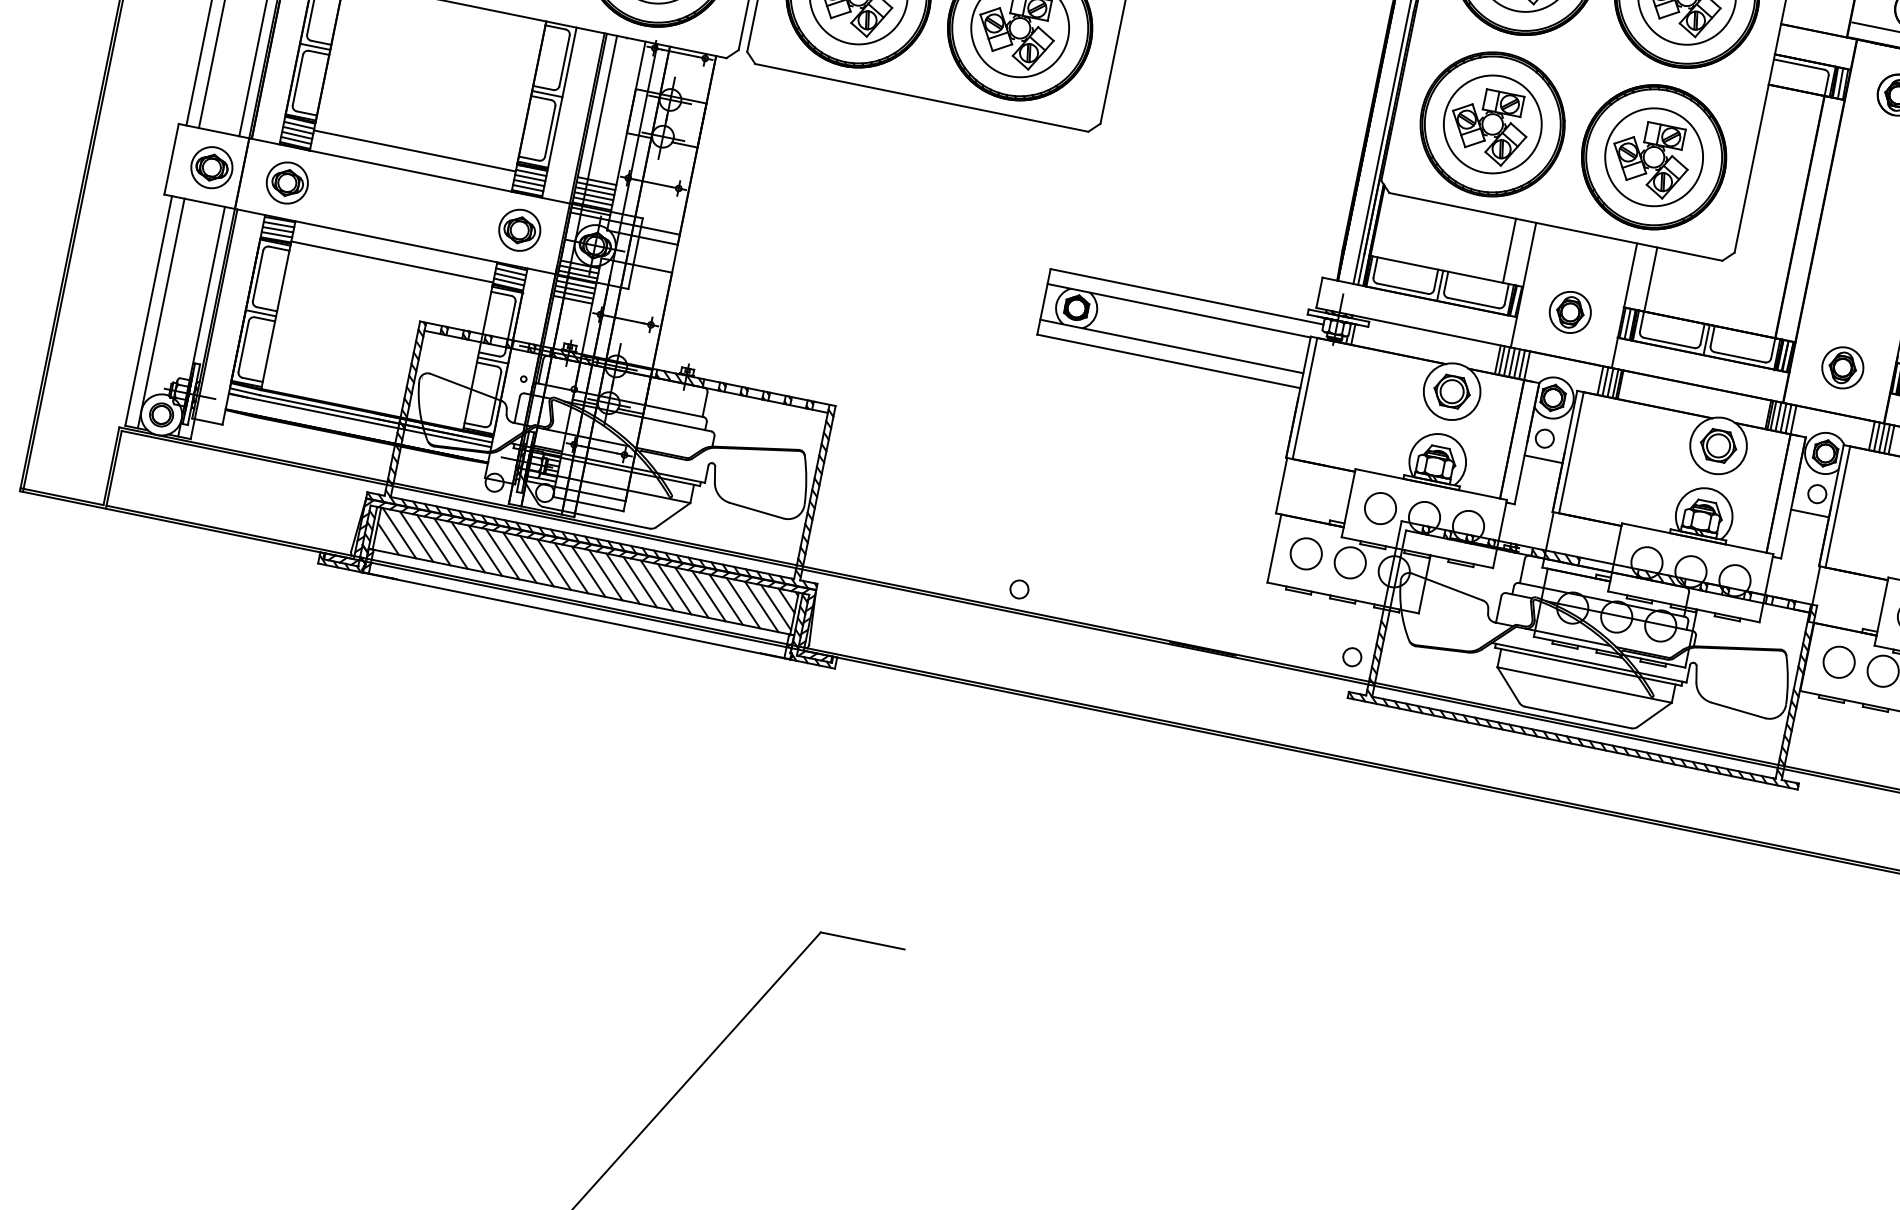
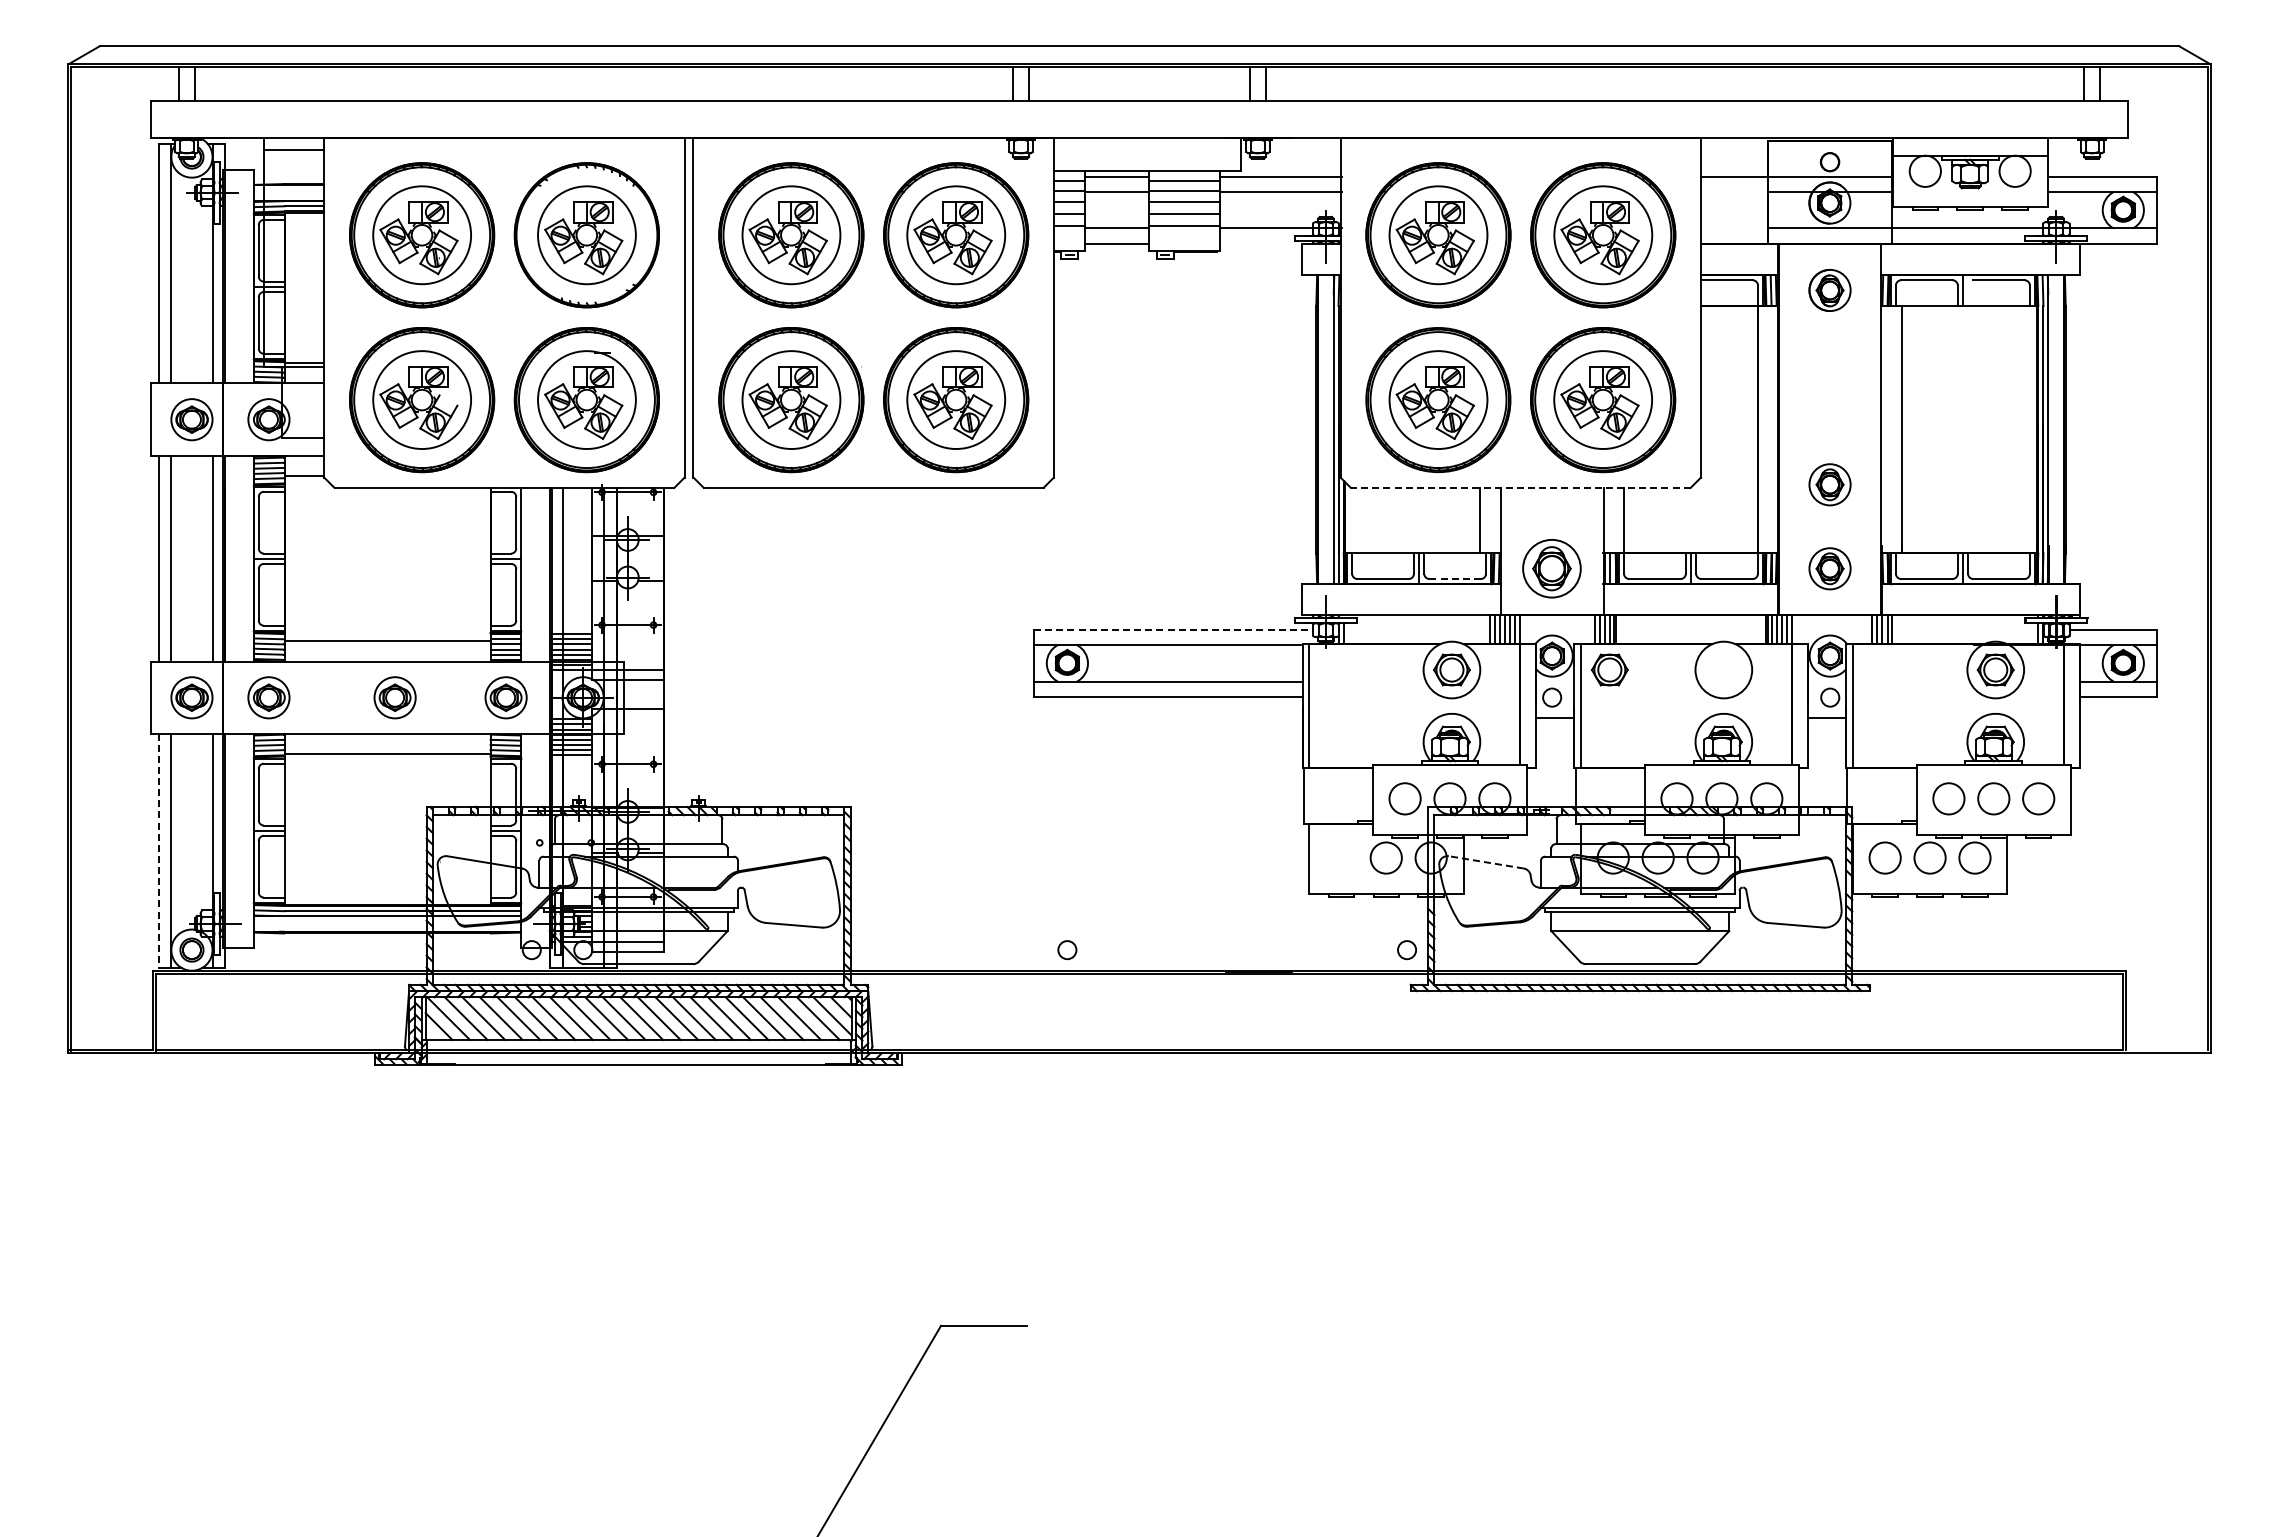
part: (410, 207) -> (394, 697), added
line: (1555, 226) -> (1520, 487), solid -> dashed
part: (1859, 285) -> (1829, 484), added
line: (1187, 296) -> (1173, 629), solid -> dashed
line: (1473, 302) -> (1455, 578), solid -> dashed
line: (148, 311) -> (158, 851), solid -> dashed
part: (1569, 312) -> (1551, 568), size x1.4
part: (1718, 445) -> (1609, 669), moved
circle: (1305, 553) -> (1340, 857), removed
line: (1447, 587) -> (1486, 862), solid -> dashed

